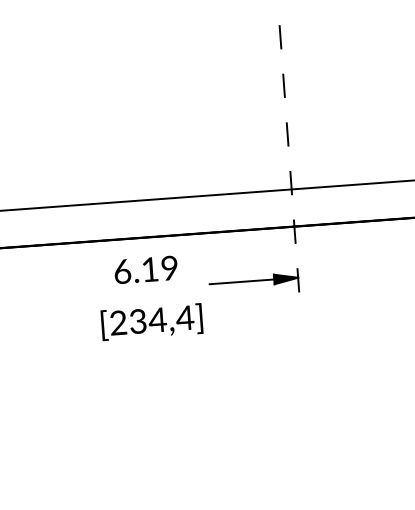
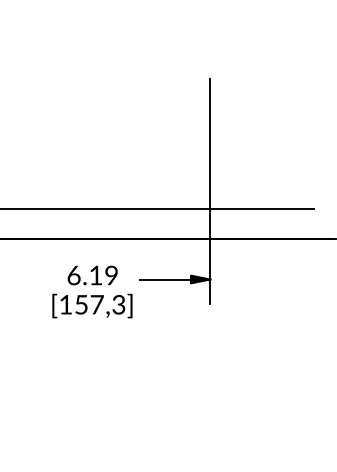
line: (290, 166) -> (210, 191), dashed -> solid
text: (145, 269) -> (92, 275), moved
text: (151, 320) -> (92, 304), [234,4] -> [157,3]

